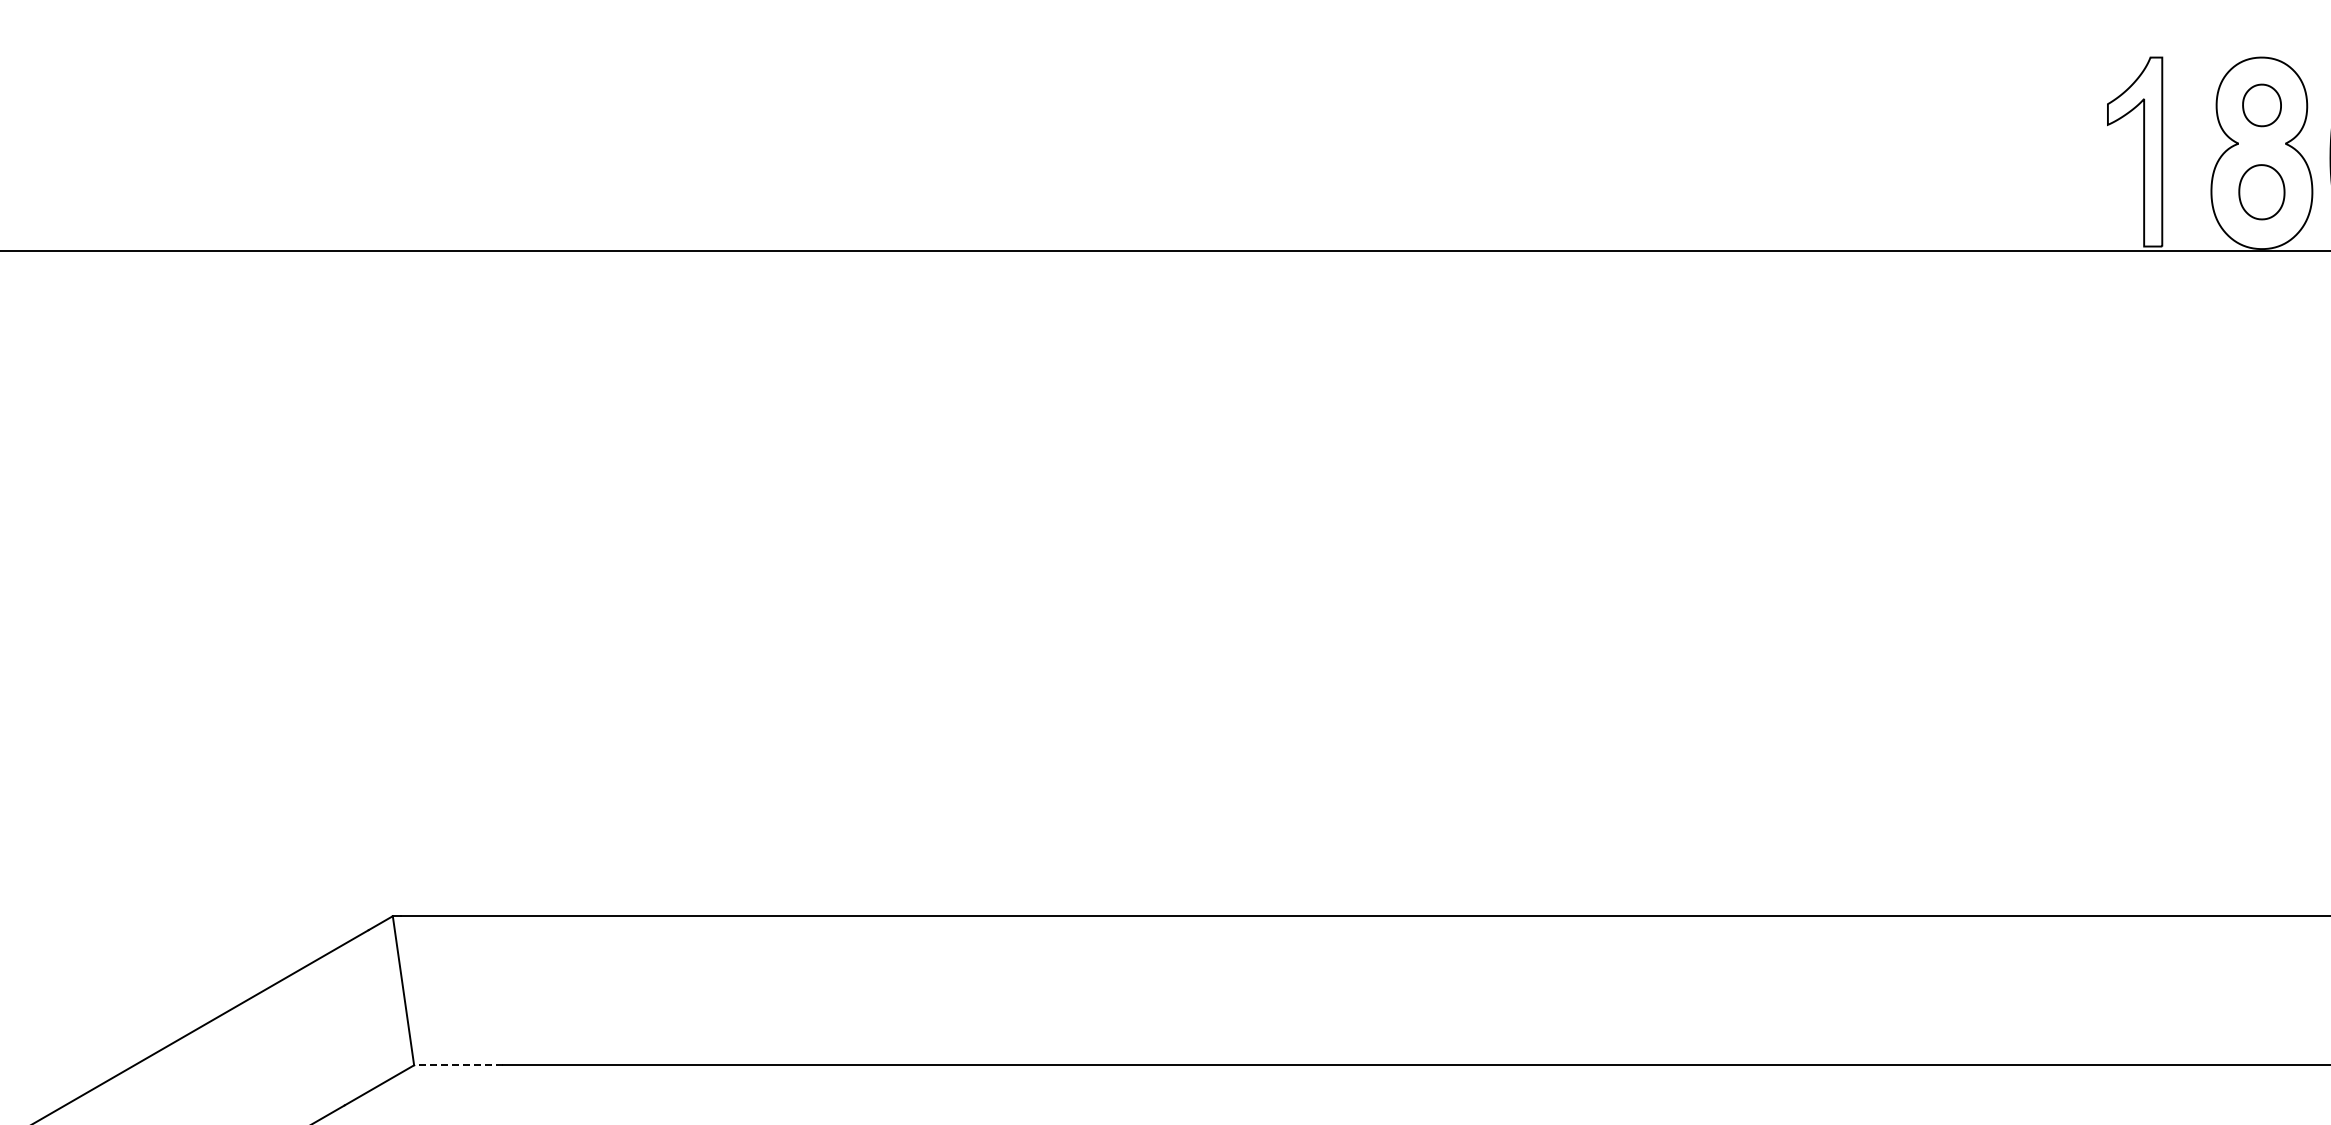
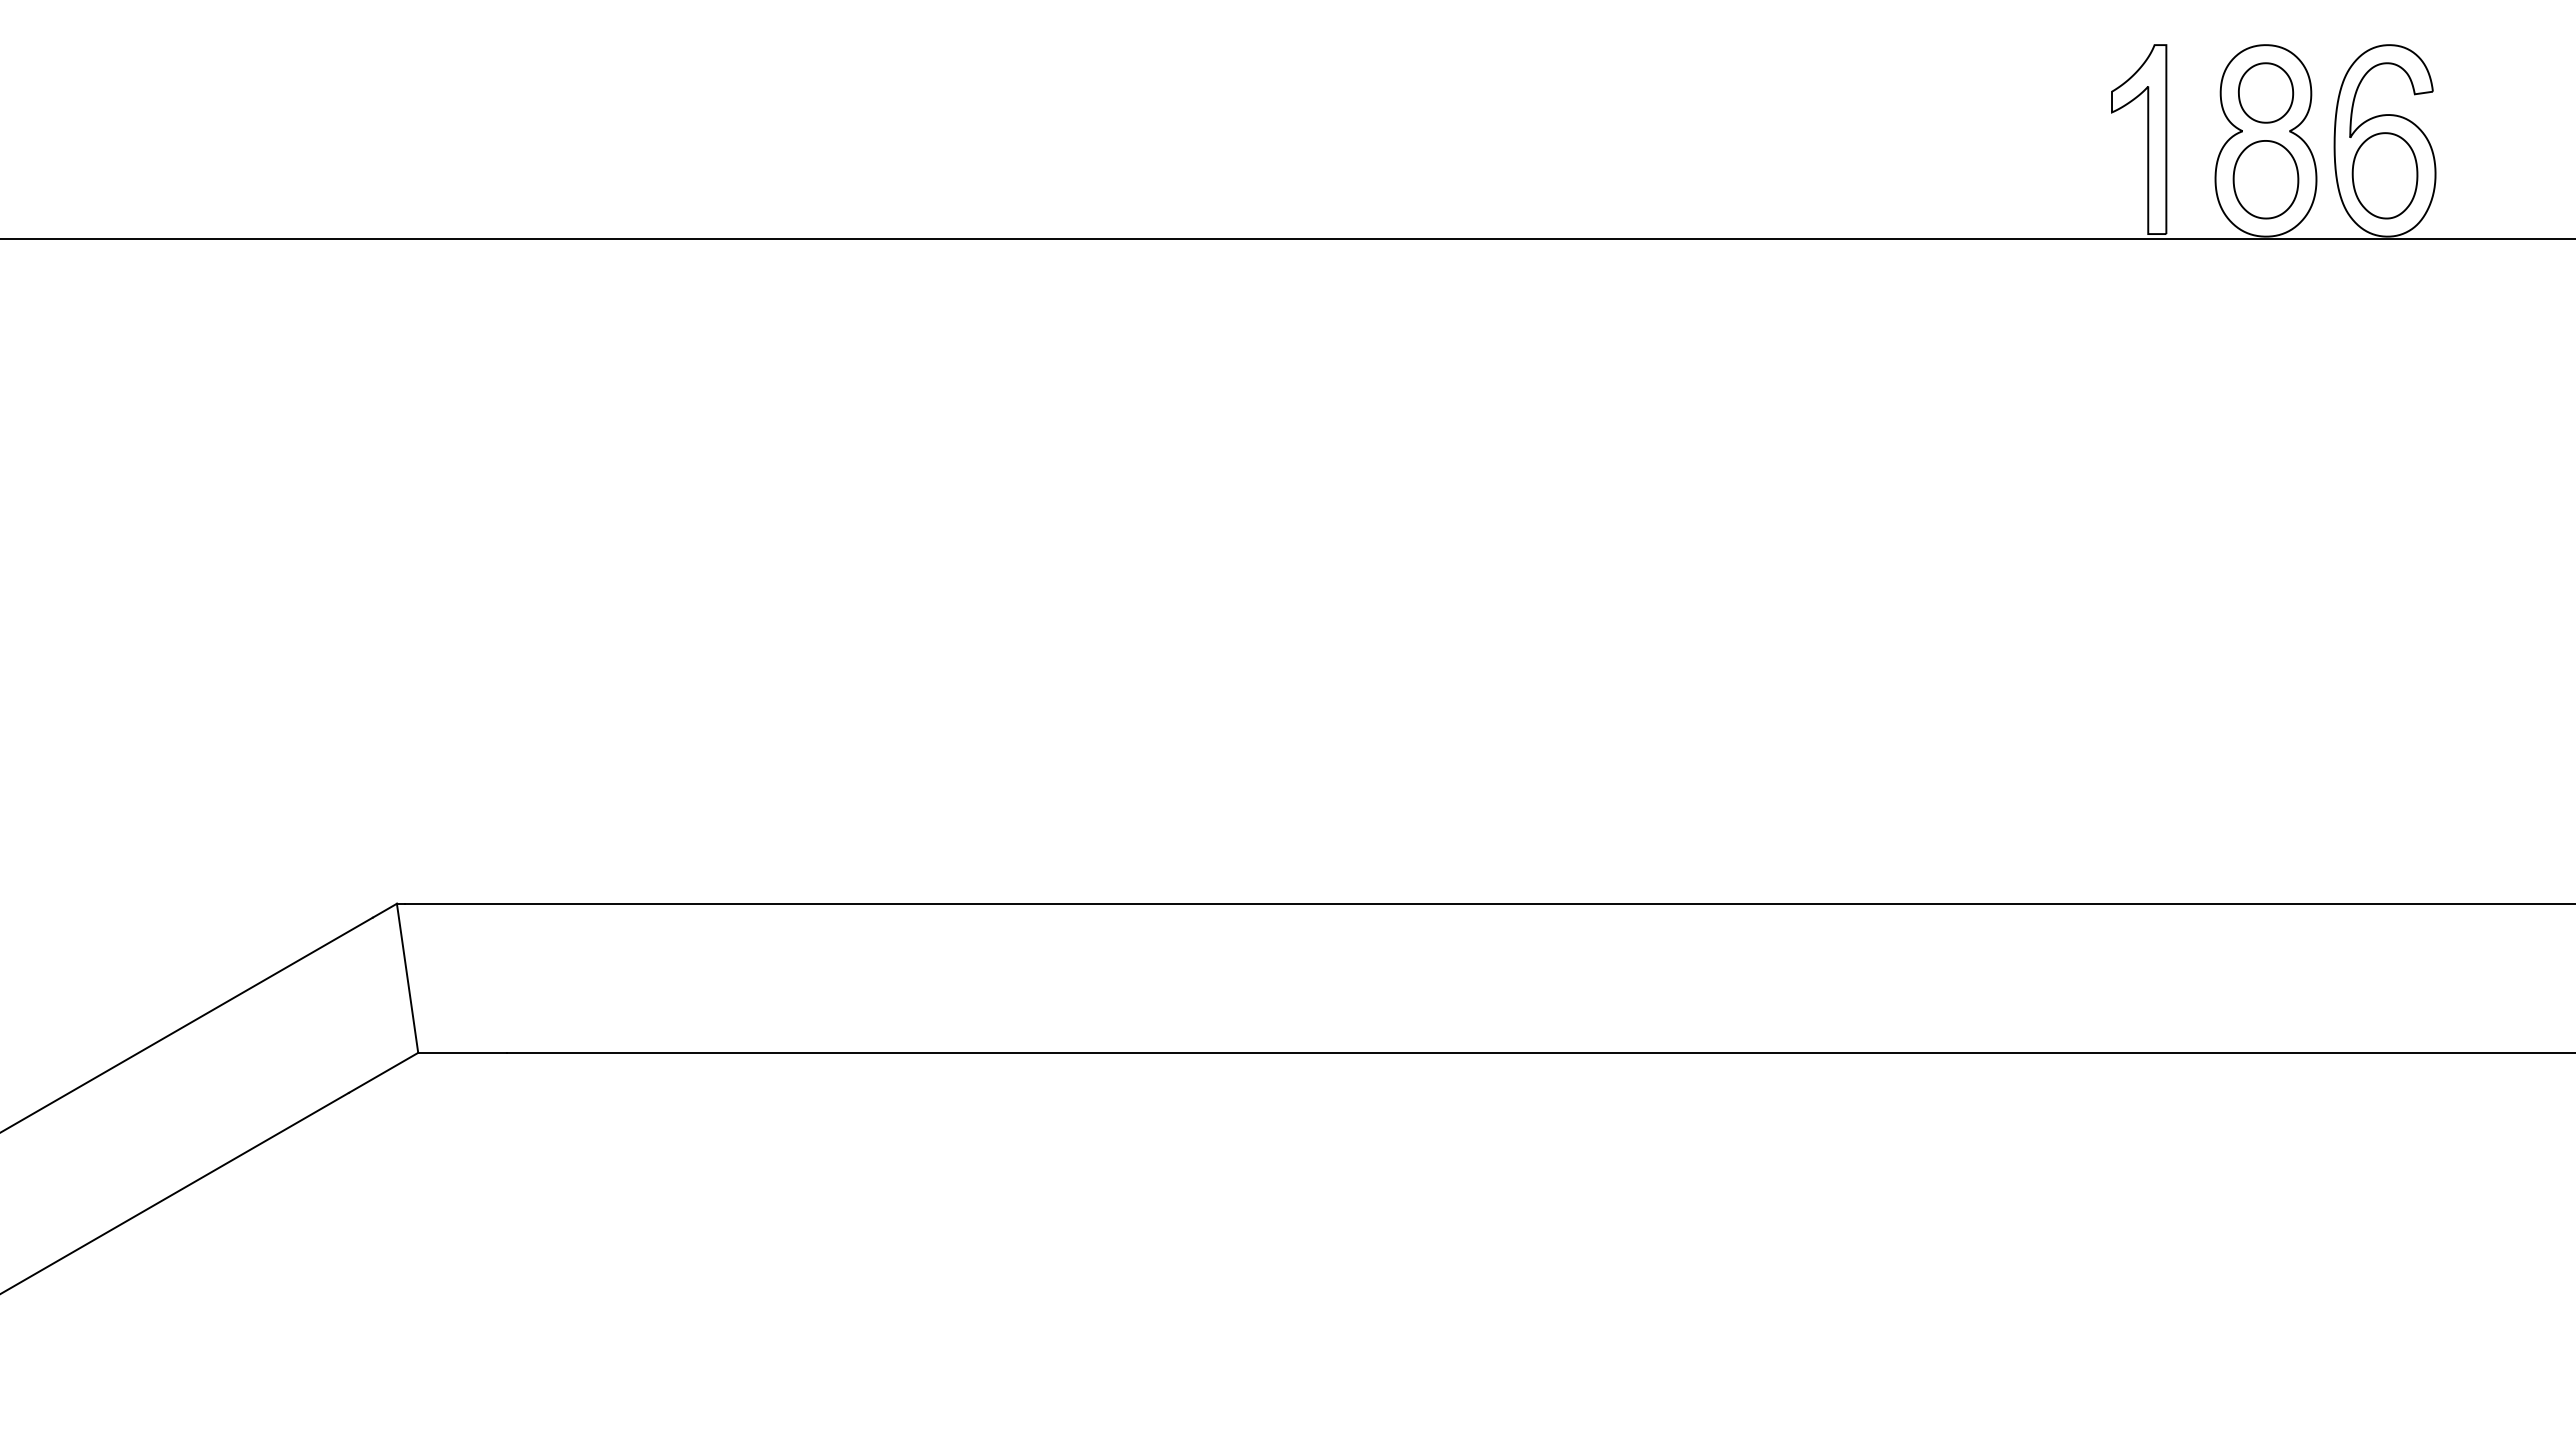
part: (2262, 104) -> (2266, 92), size x1.43
part: (2261, 191) -> (2265, 179), size x1.43
line: (458, 1064) -> (462, 1052), dashed -> solid

